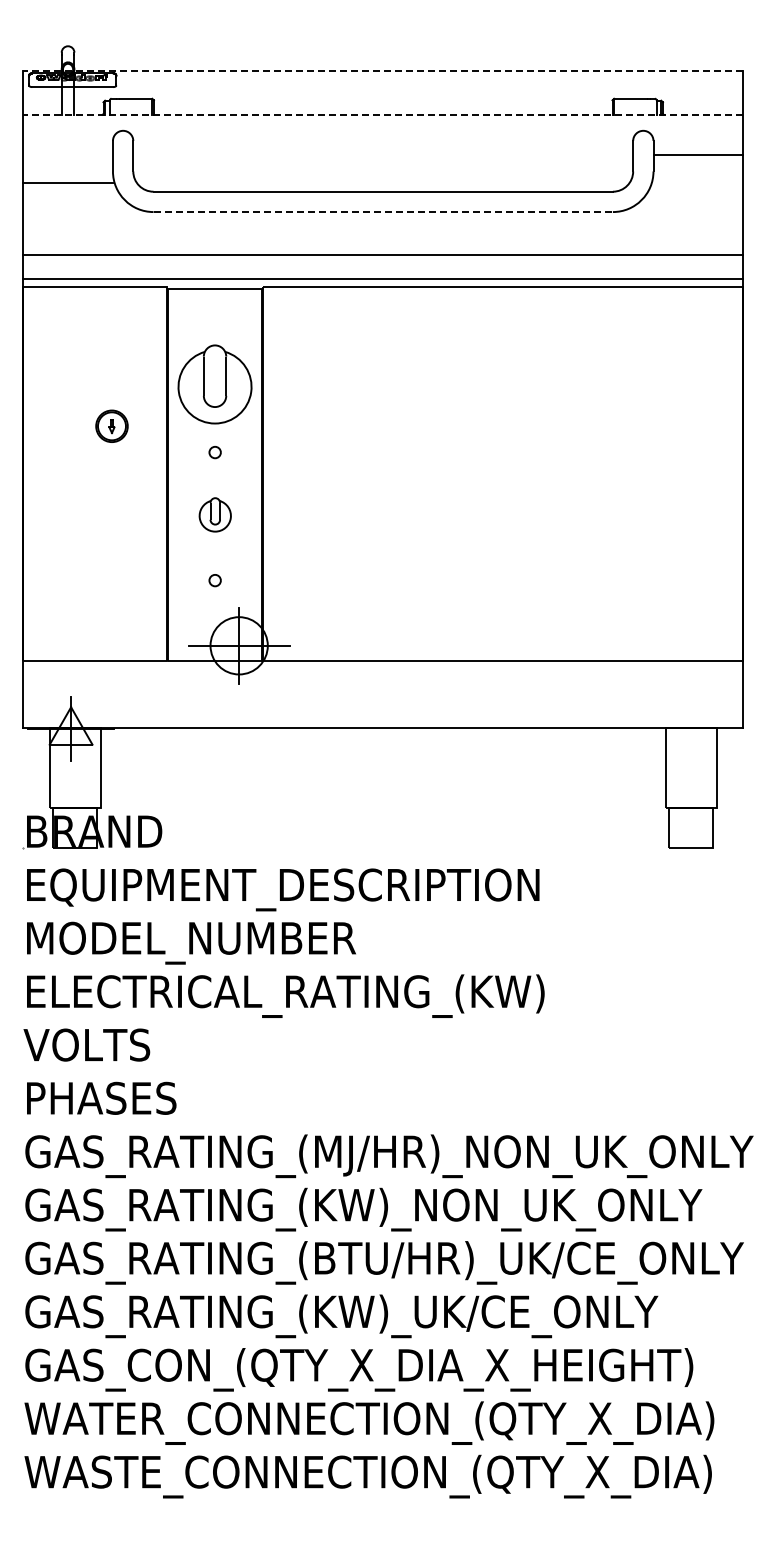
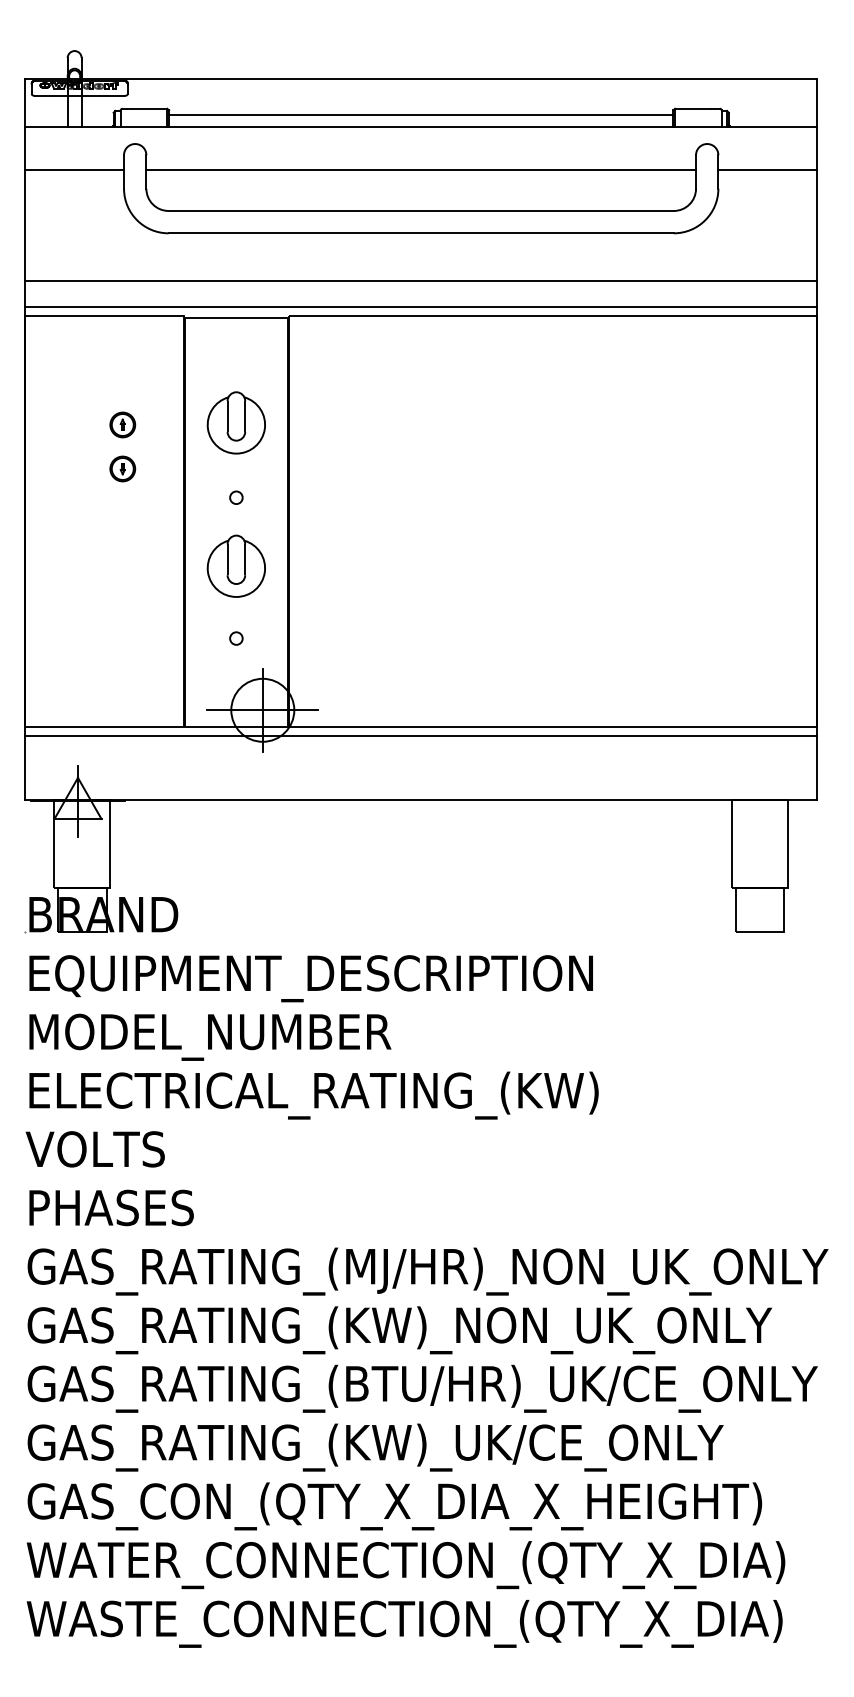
line: (382, 71) -> (420, 78), dashed -> solid
line: (382, 104) -> (420, 115), added
line: (382, 115) -> (420, 127), dashed -> solid
line: (383, 154) -> (421, 170), added
line: (67, 182) -> (74, 170), moved
line: (383, 212) -> (421, 233), dashed -> solid
part: (215, 384) -> (236, 422), size x0.71
part: (111, 386) -> (122, 425), added
part: (111, 426) -> (122, 469), size x0.71
part: (215, 514) -> (236, 565), size x1.67
line: (383, 669) -> (421, 736), added

